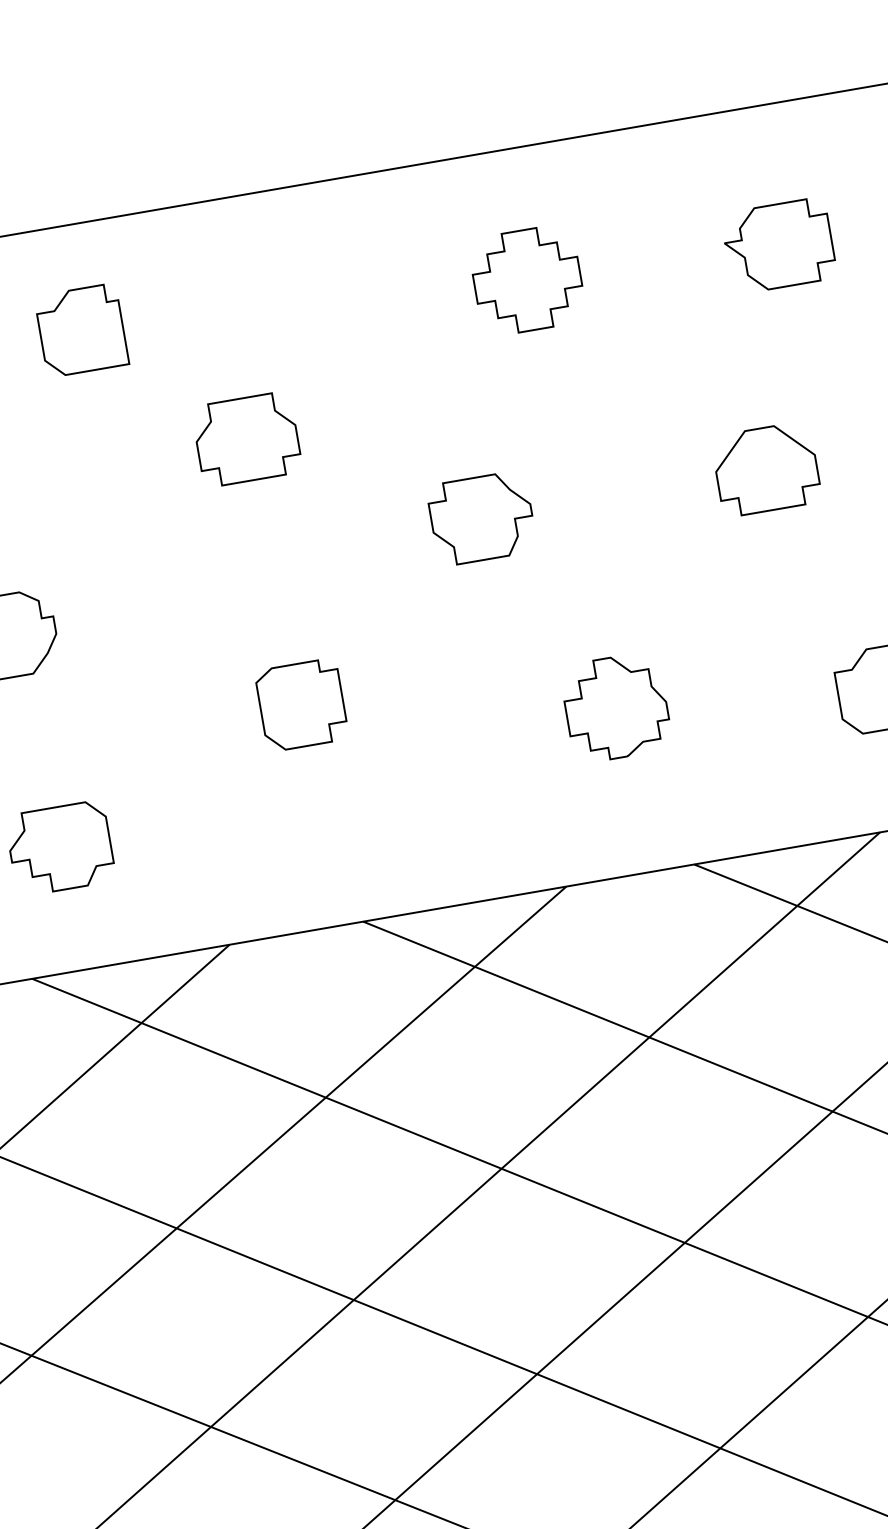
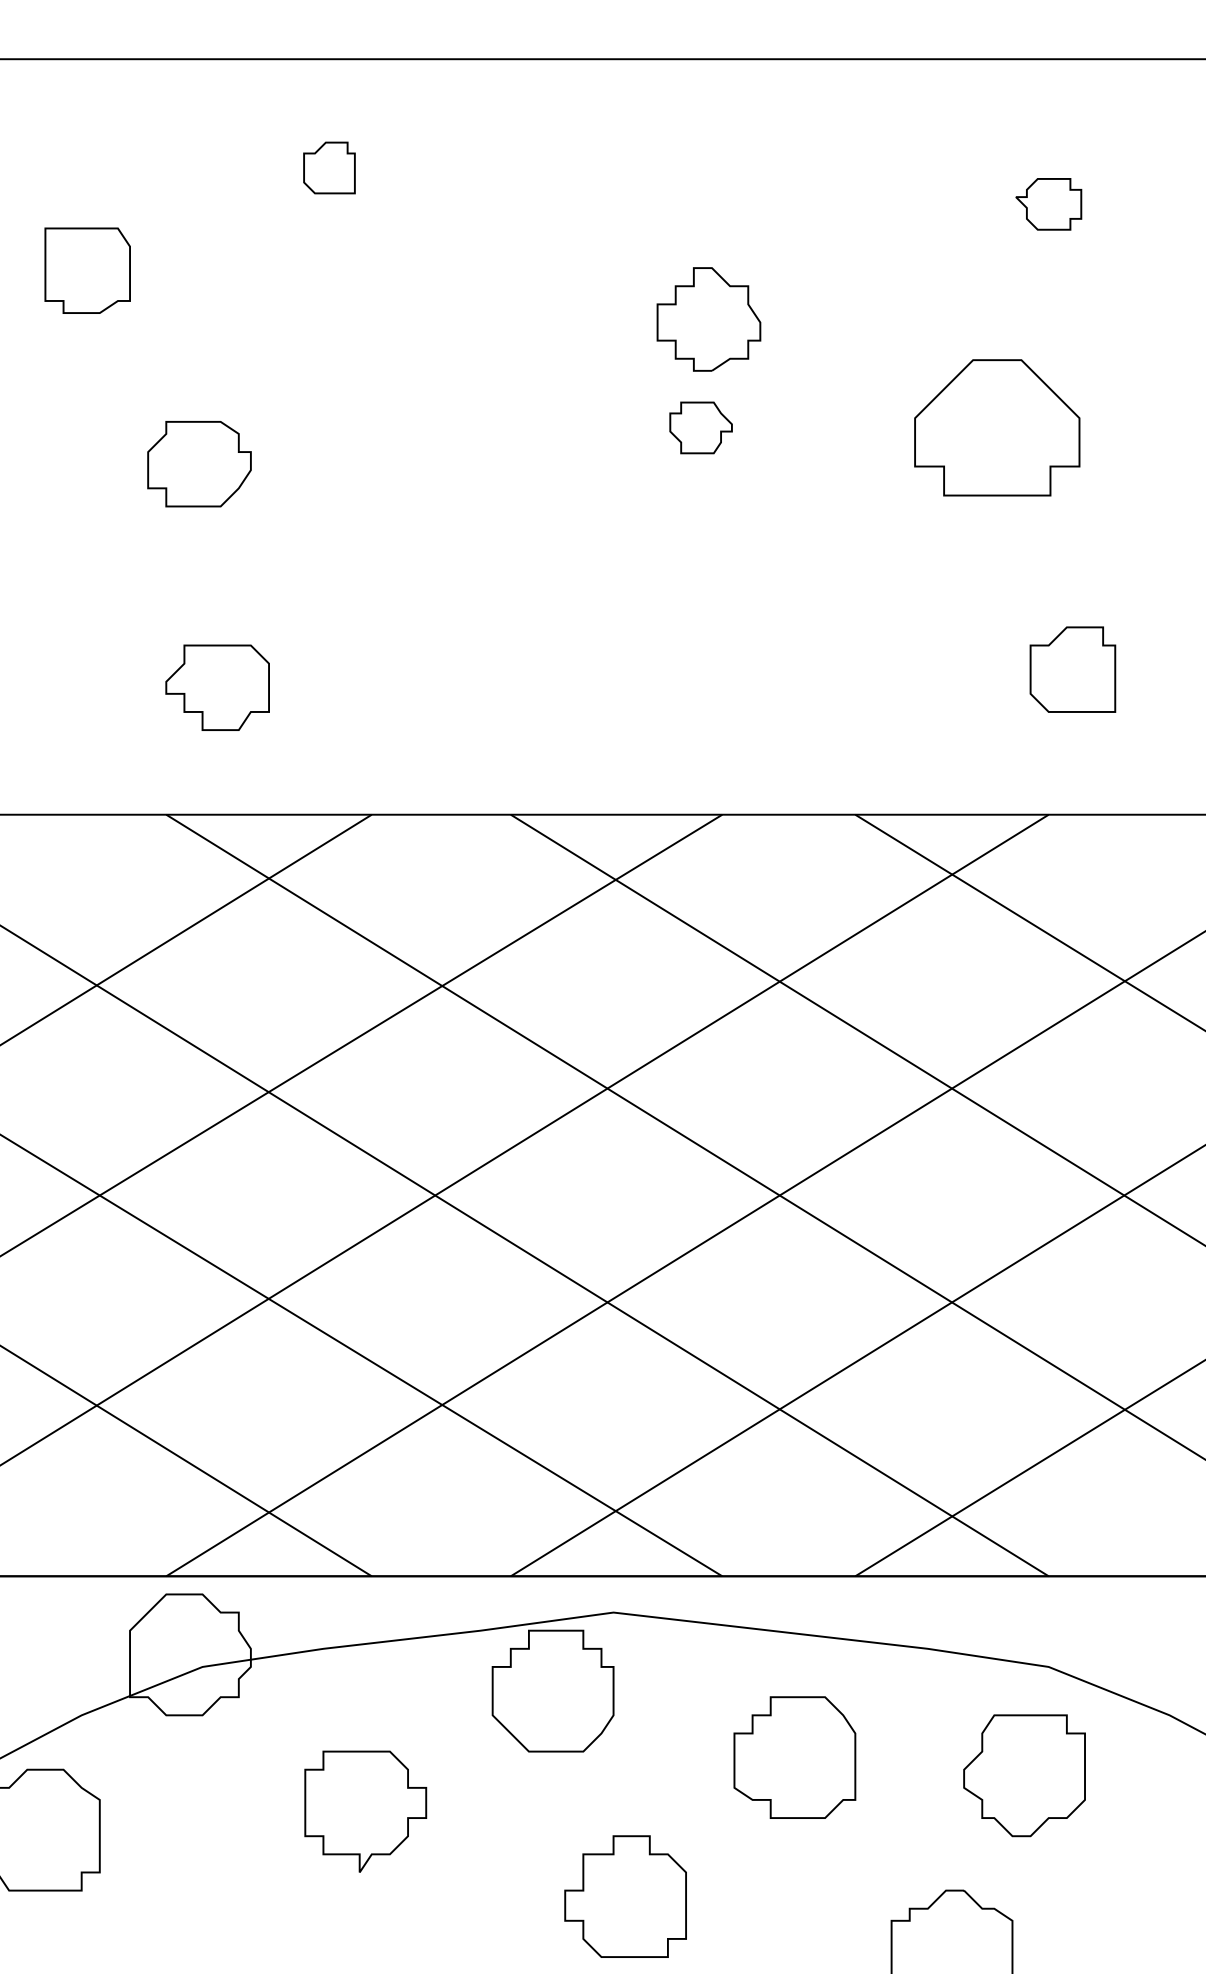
part: (778, 246) -> (1048, 204), size x0.6
part: (527, 280) -> (788, 195), removed
part: (81, 329) -> (329, 167), size x0.6
part: (246, 438) -> (477, 306), removed
part: (766, 468) -> (997, 427), size x1.6
part: (481, 518) -> (700, 427), size x0.6
part: (301, 704) -> (486, 584), removed
part: (615, 707) -> (708, 319), moved

